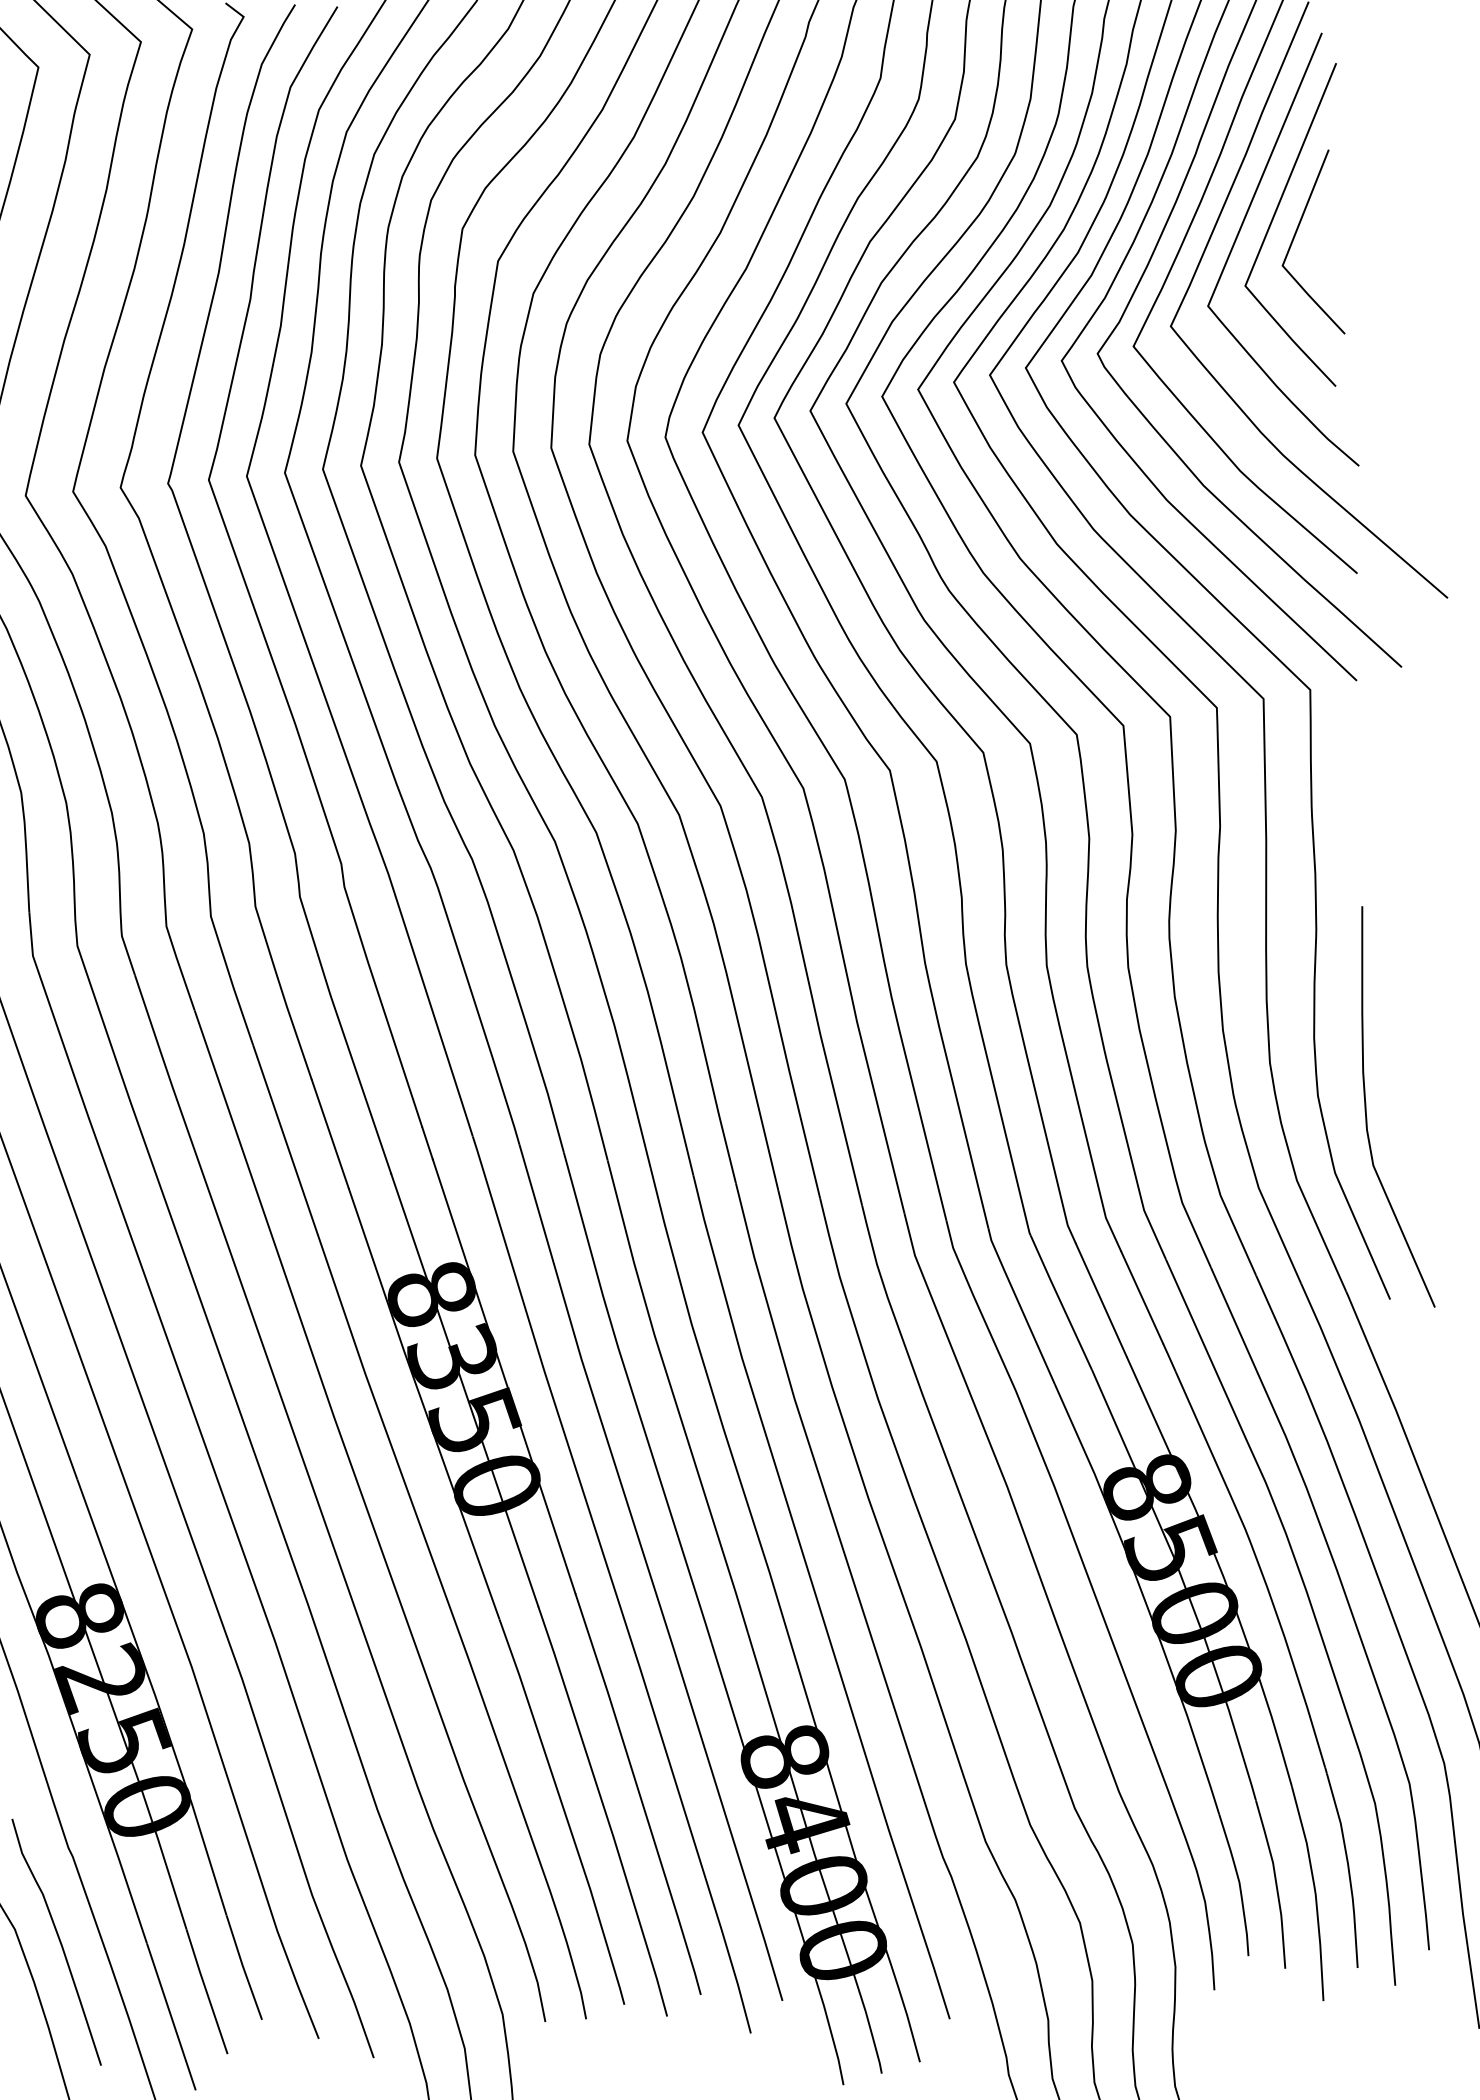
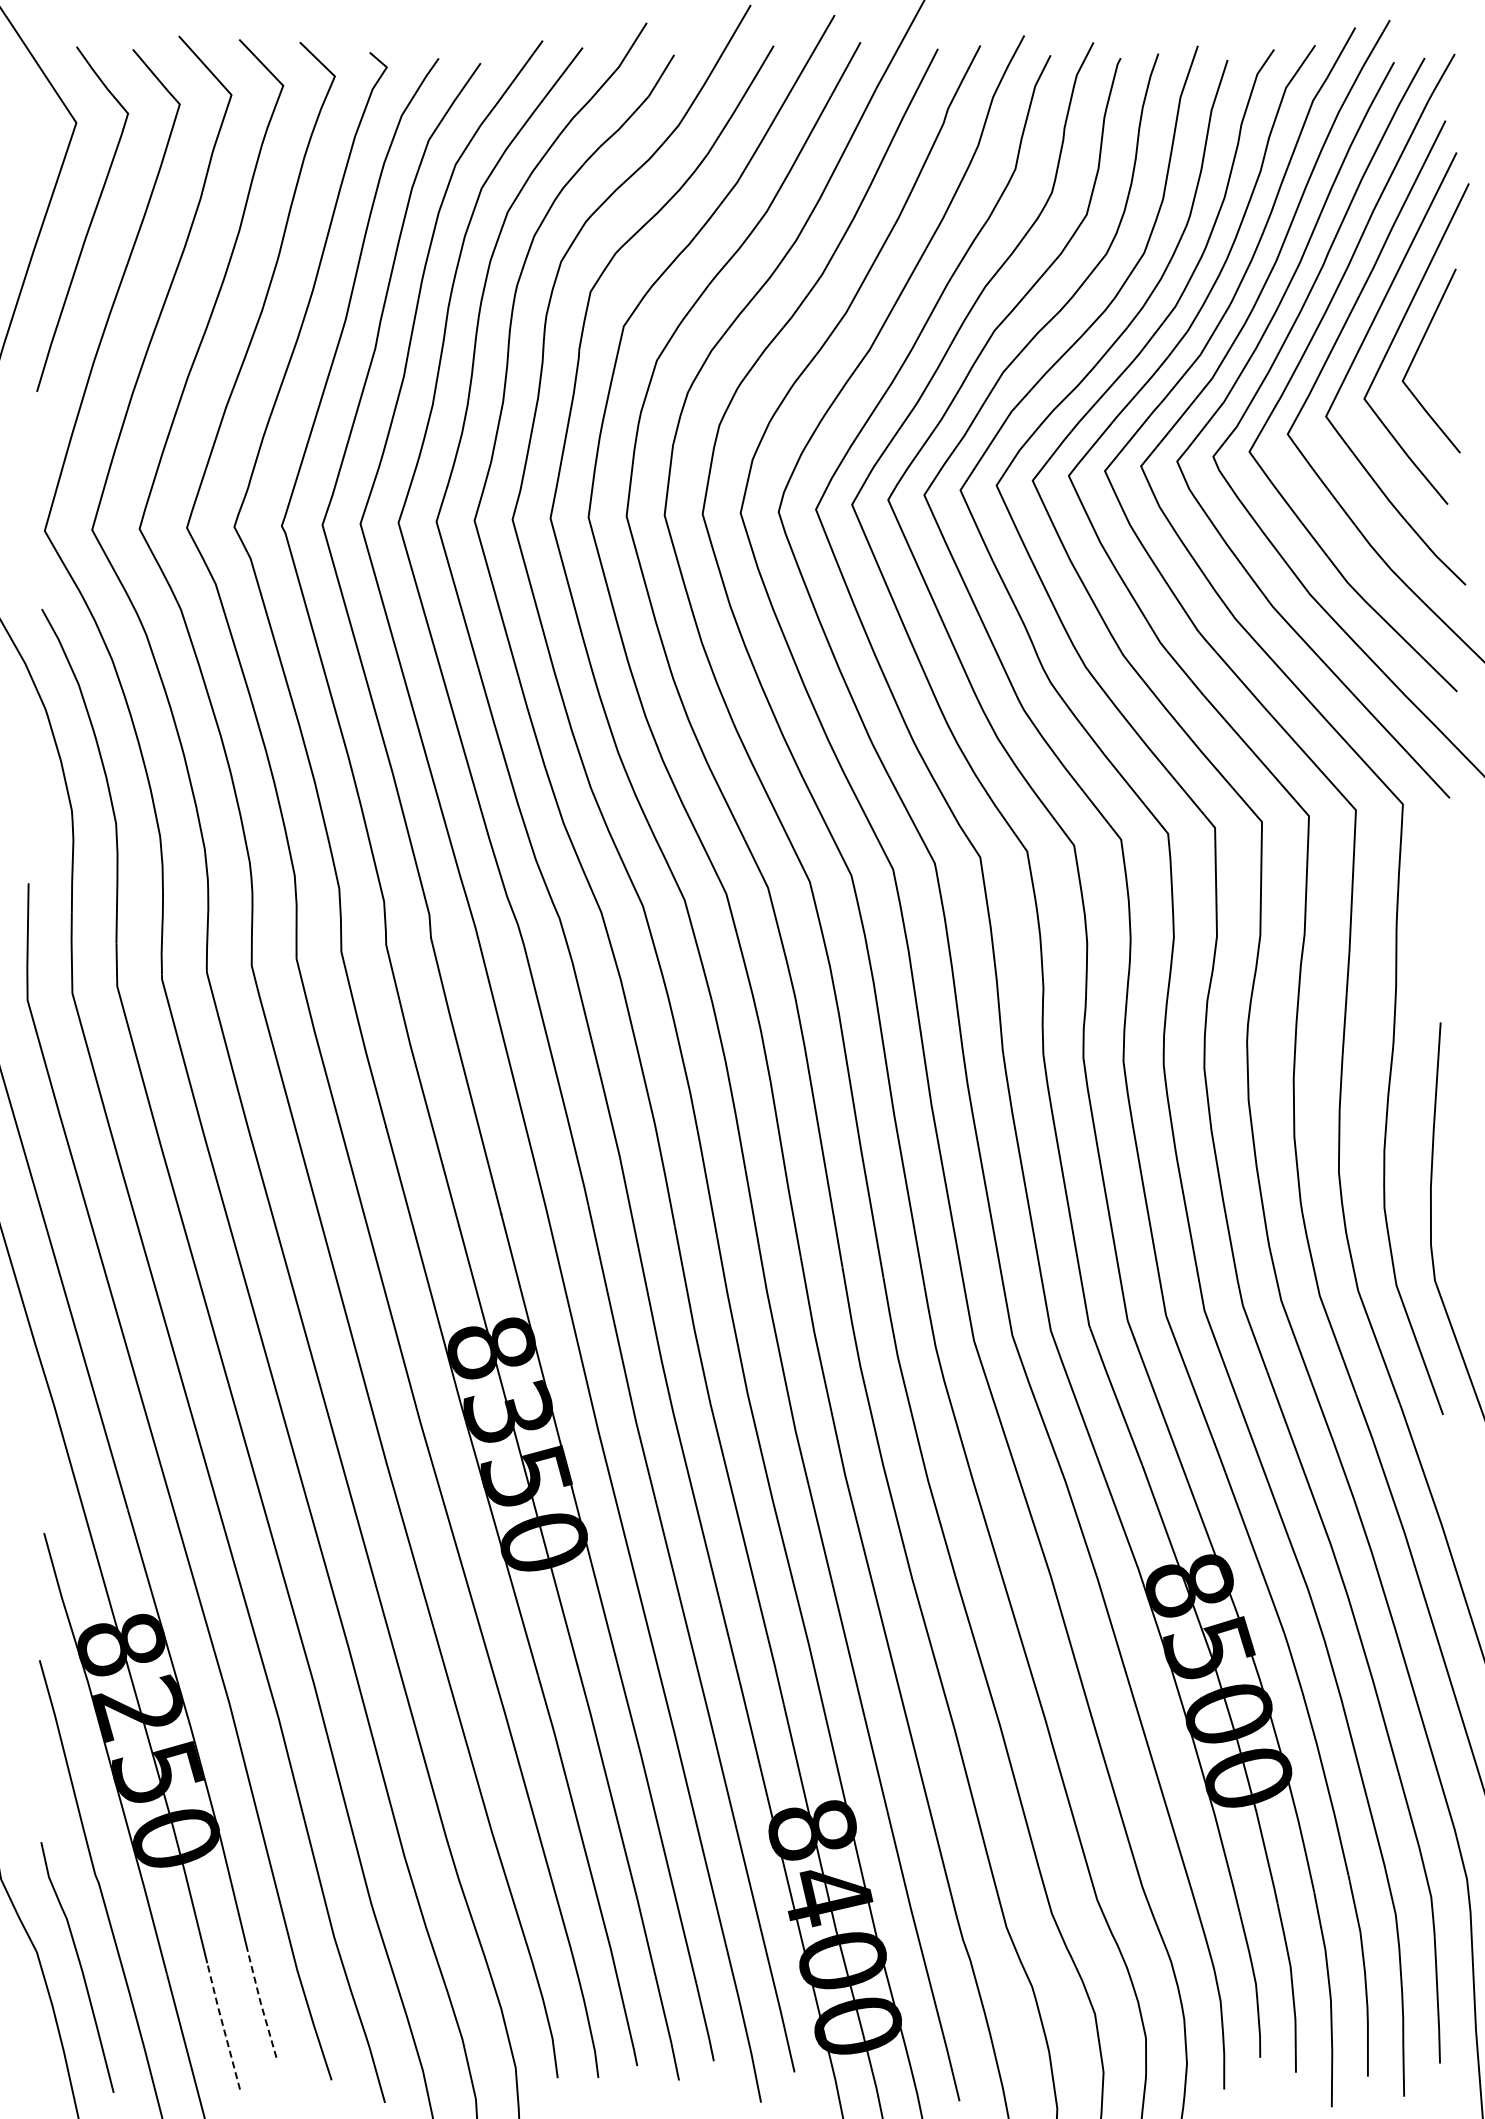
line: (243, 1966) -> (261, 2003), solid -> dashed
line: (206, 1991) -> (223, 2026), solid -> dashed

